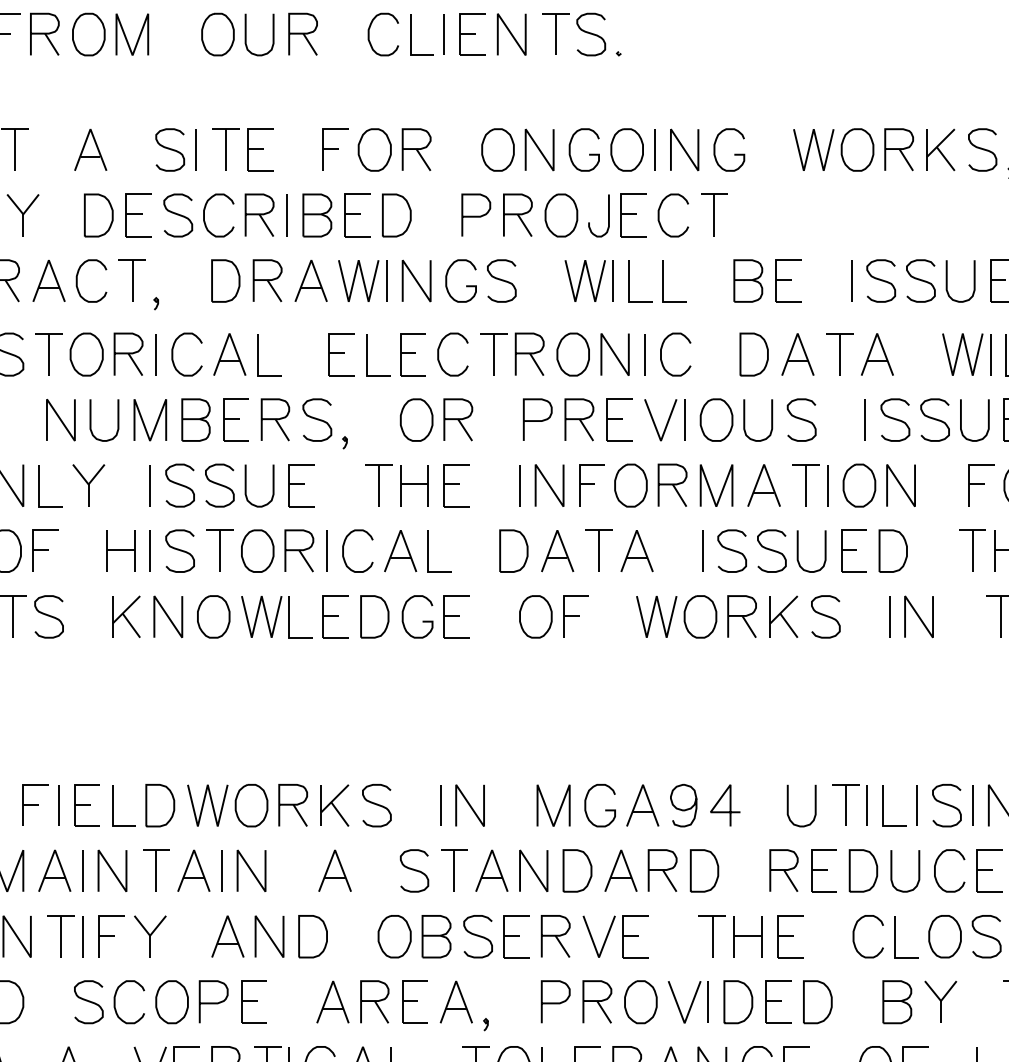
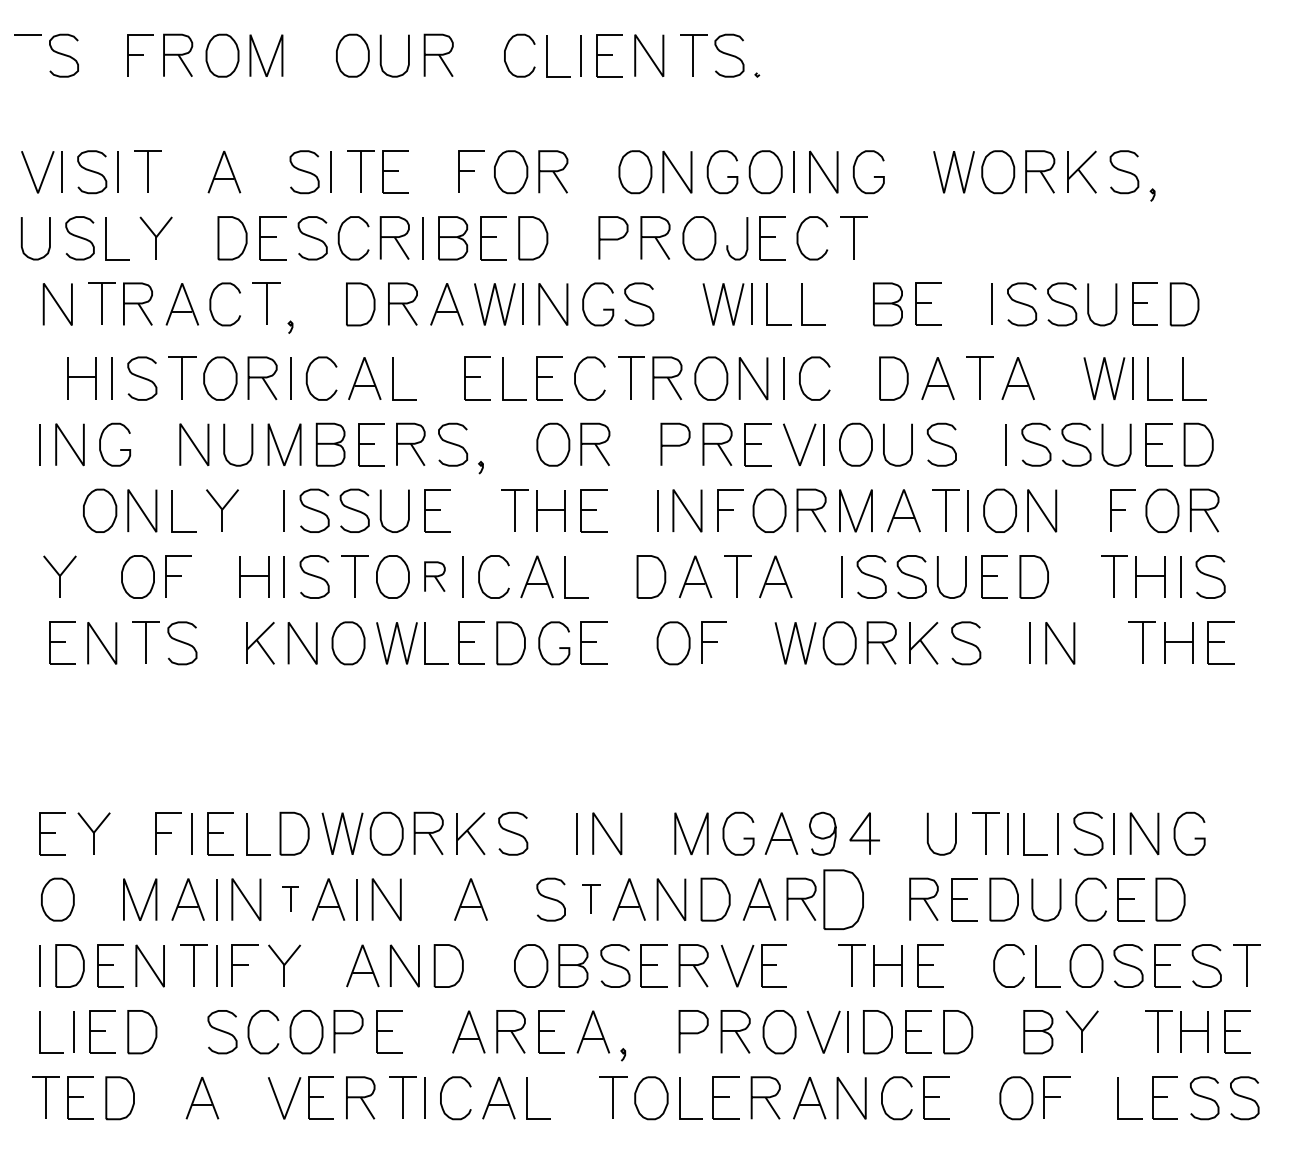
part: (298, 550) -> (434, 576), size x0.7
part: (156, 870) -> (290, 899), size x0.6
part: (453, 870) -> (590, 899), size x0.7
part: (704, 870) -> (843, 899), size x1.4

